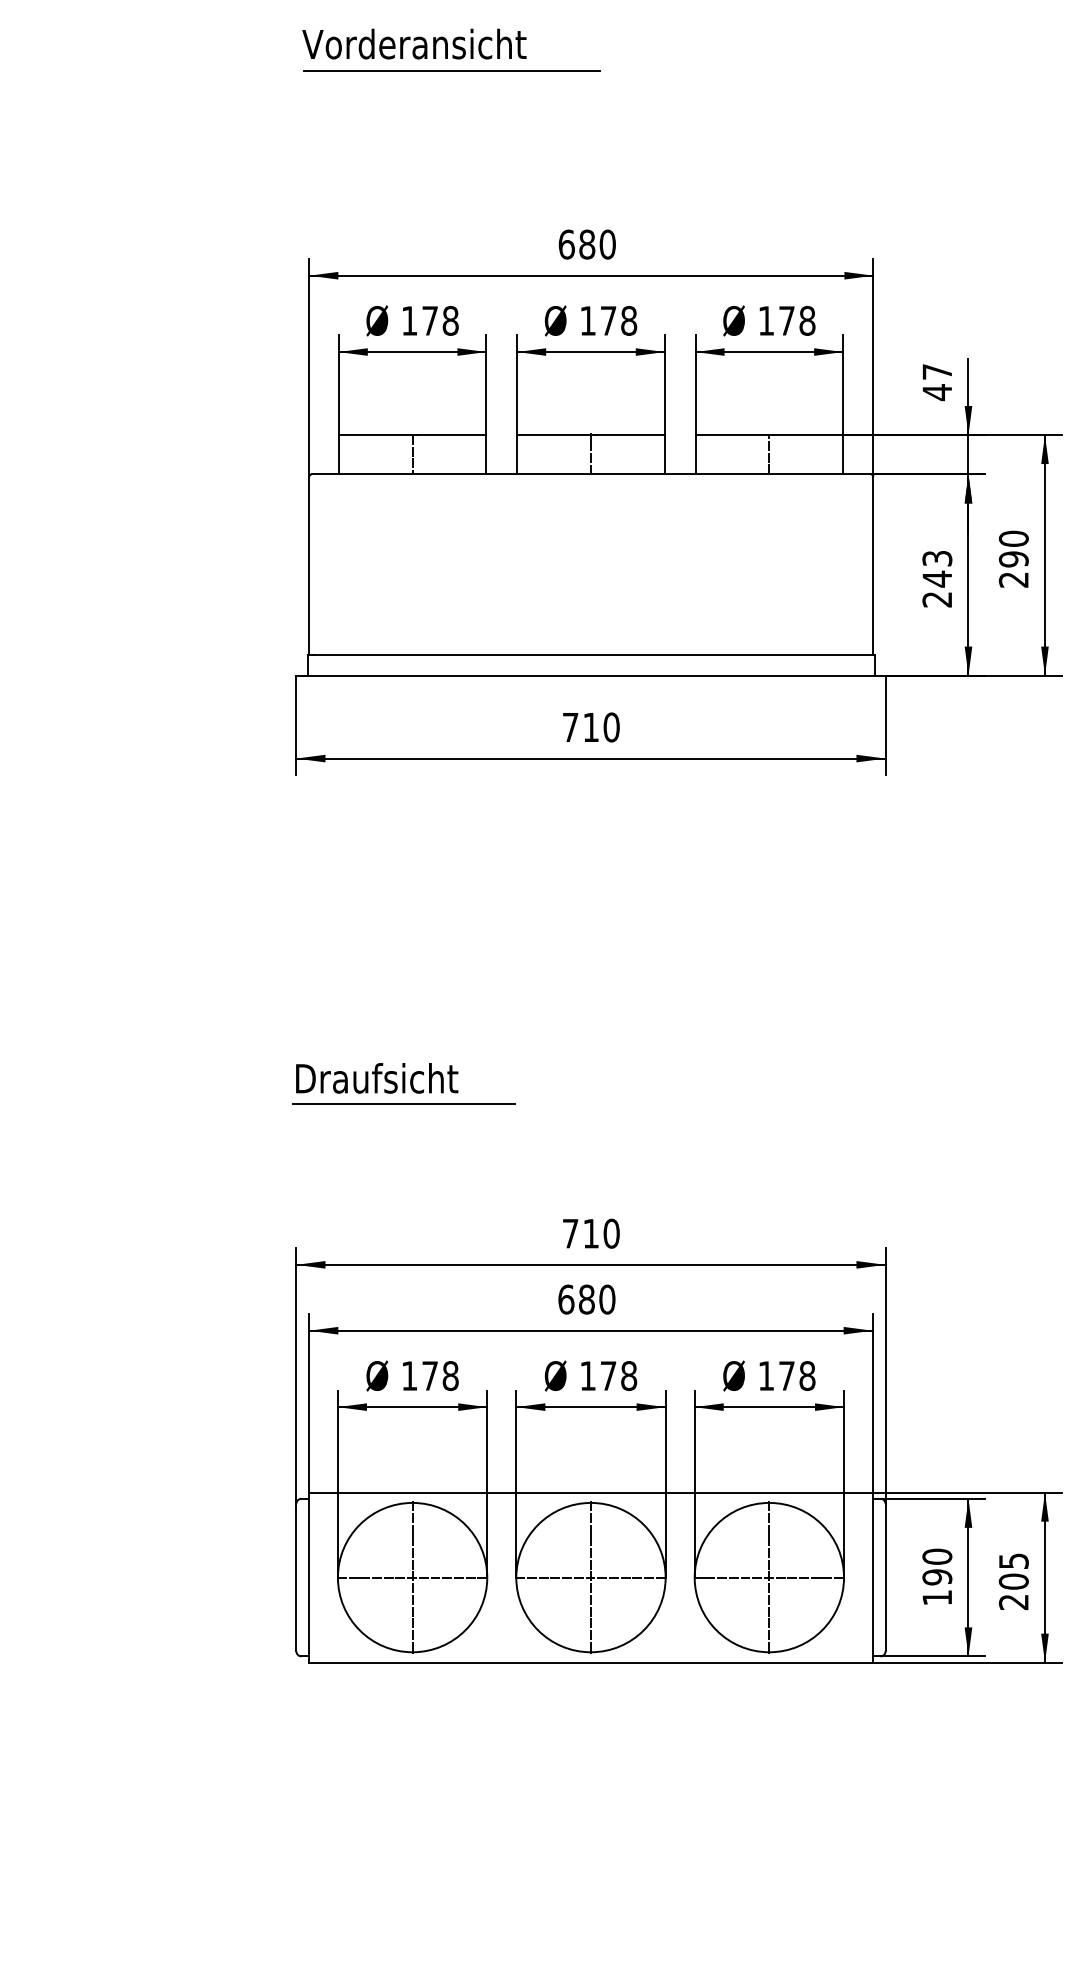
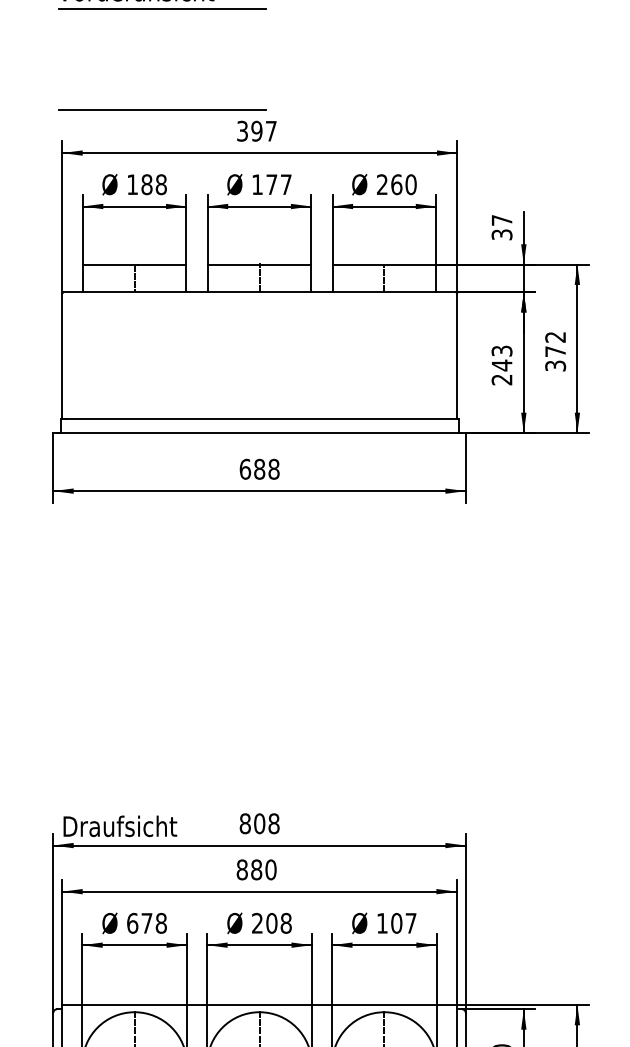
line: (451, 214) -> (161, 110), added
text: (586, 244) -> (256, 131), 680 -> 397
text: (430, 320) -> (147, 184), 178 -> 188
text: (629, 320) -> (286, 184), 178 -> 177
text: (786, 320) -> (396, 184), 178 -> 260
text: (937, 392) -> (502, 234), 47 -> 37
text: (1013, 558) -> (555, 351), 290 -> 372
text: (590, 727) -> (259, 469), 710 -> 688
text: (377, 1078) -> (120, 826), moved
line: (403, 1104) -> (128, 733), removed
text: (590, 1233) -> (259, 823), 710 -> 808
text: (566, 1299) -> (242, 869), 680 -> 880
text: (409, 1375) -> (132, 923), 178 -> 678
text: (598, 1375) -> (264, 923), 178 -> 208
text: (797, 1375) -> (404, 923), 178 -> 107

